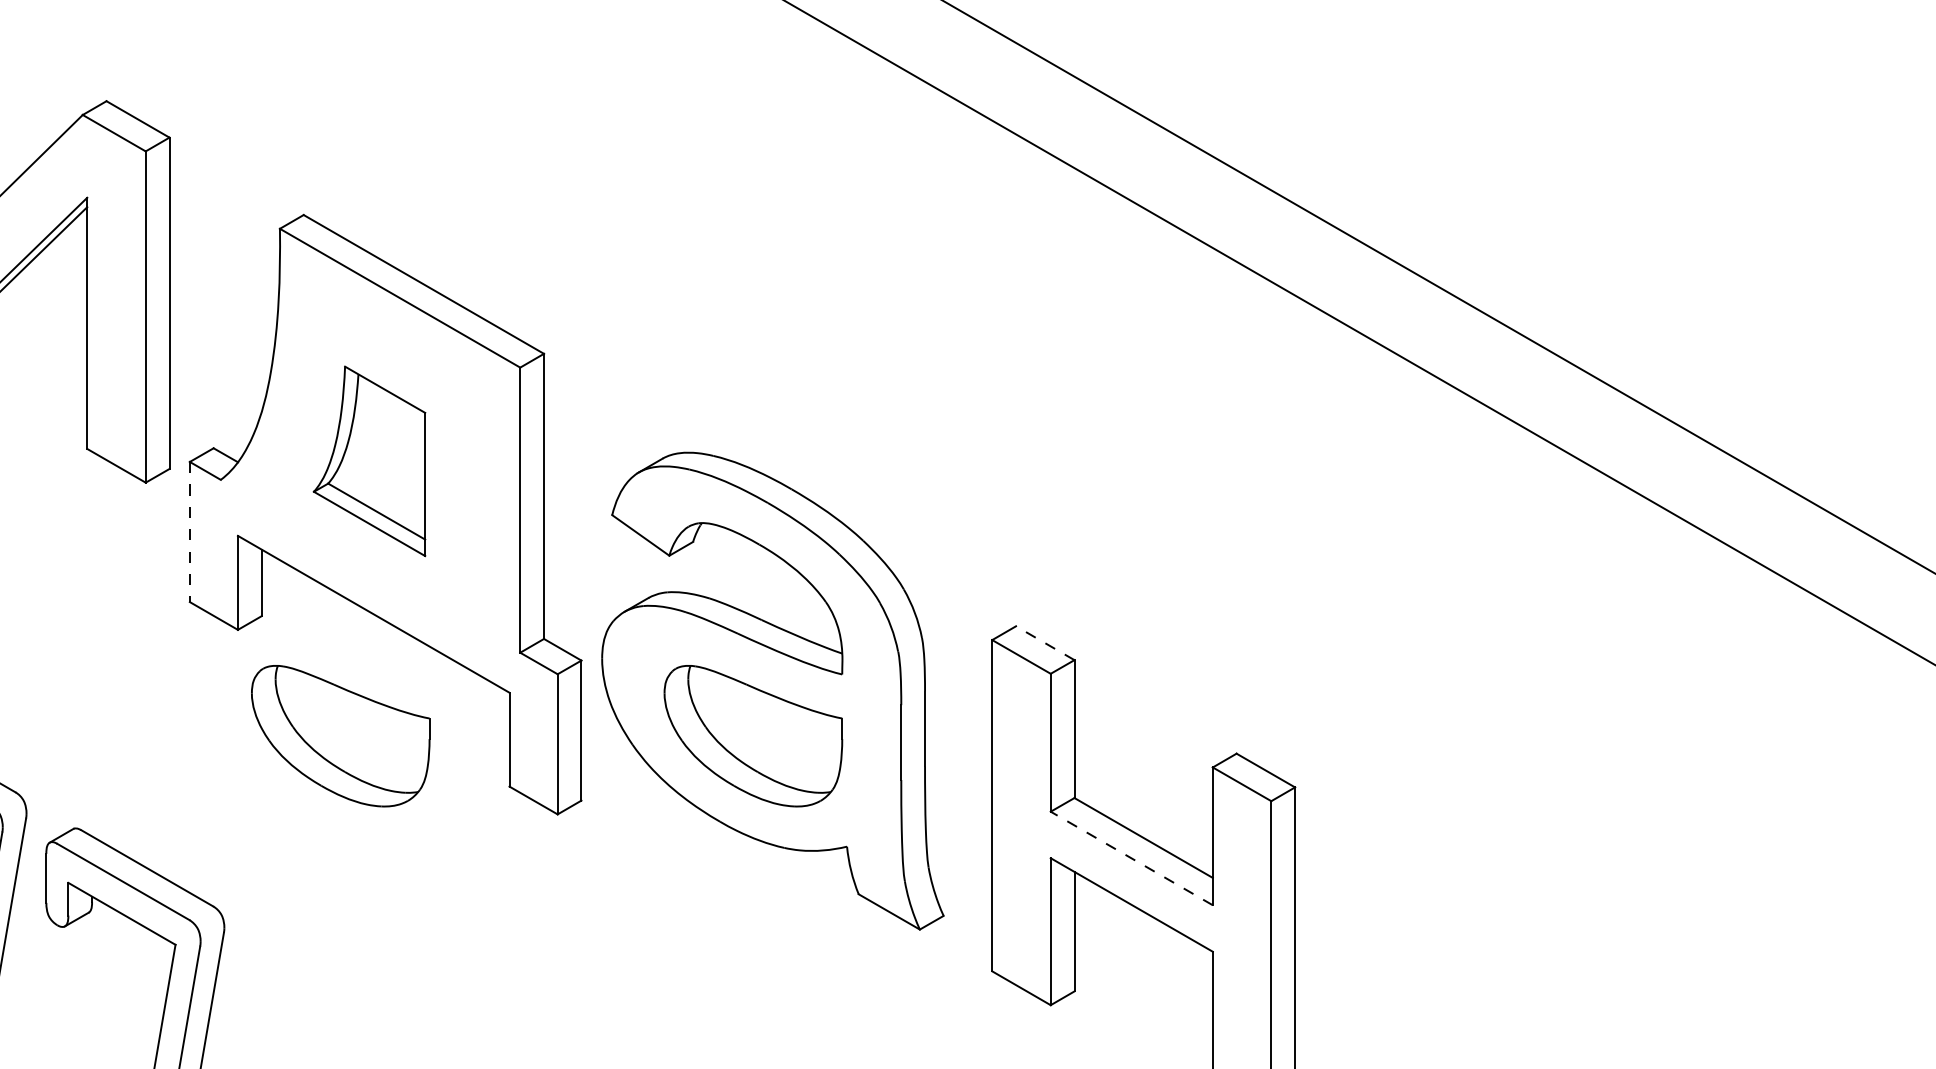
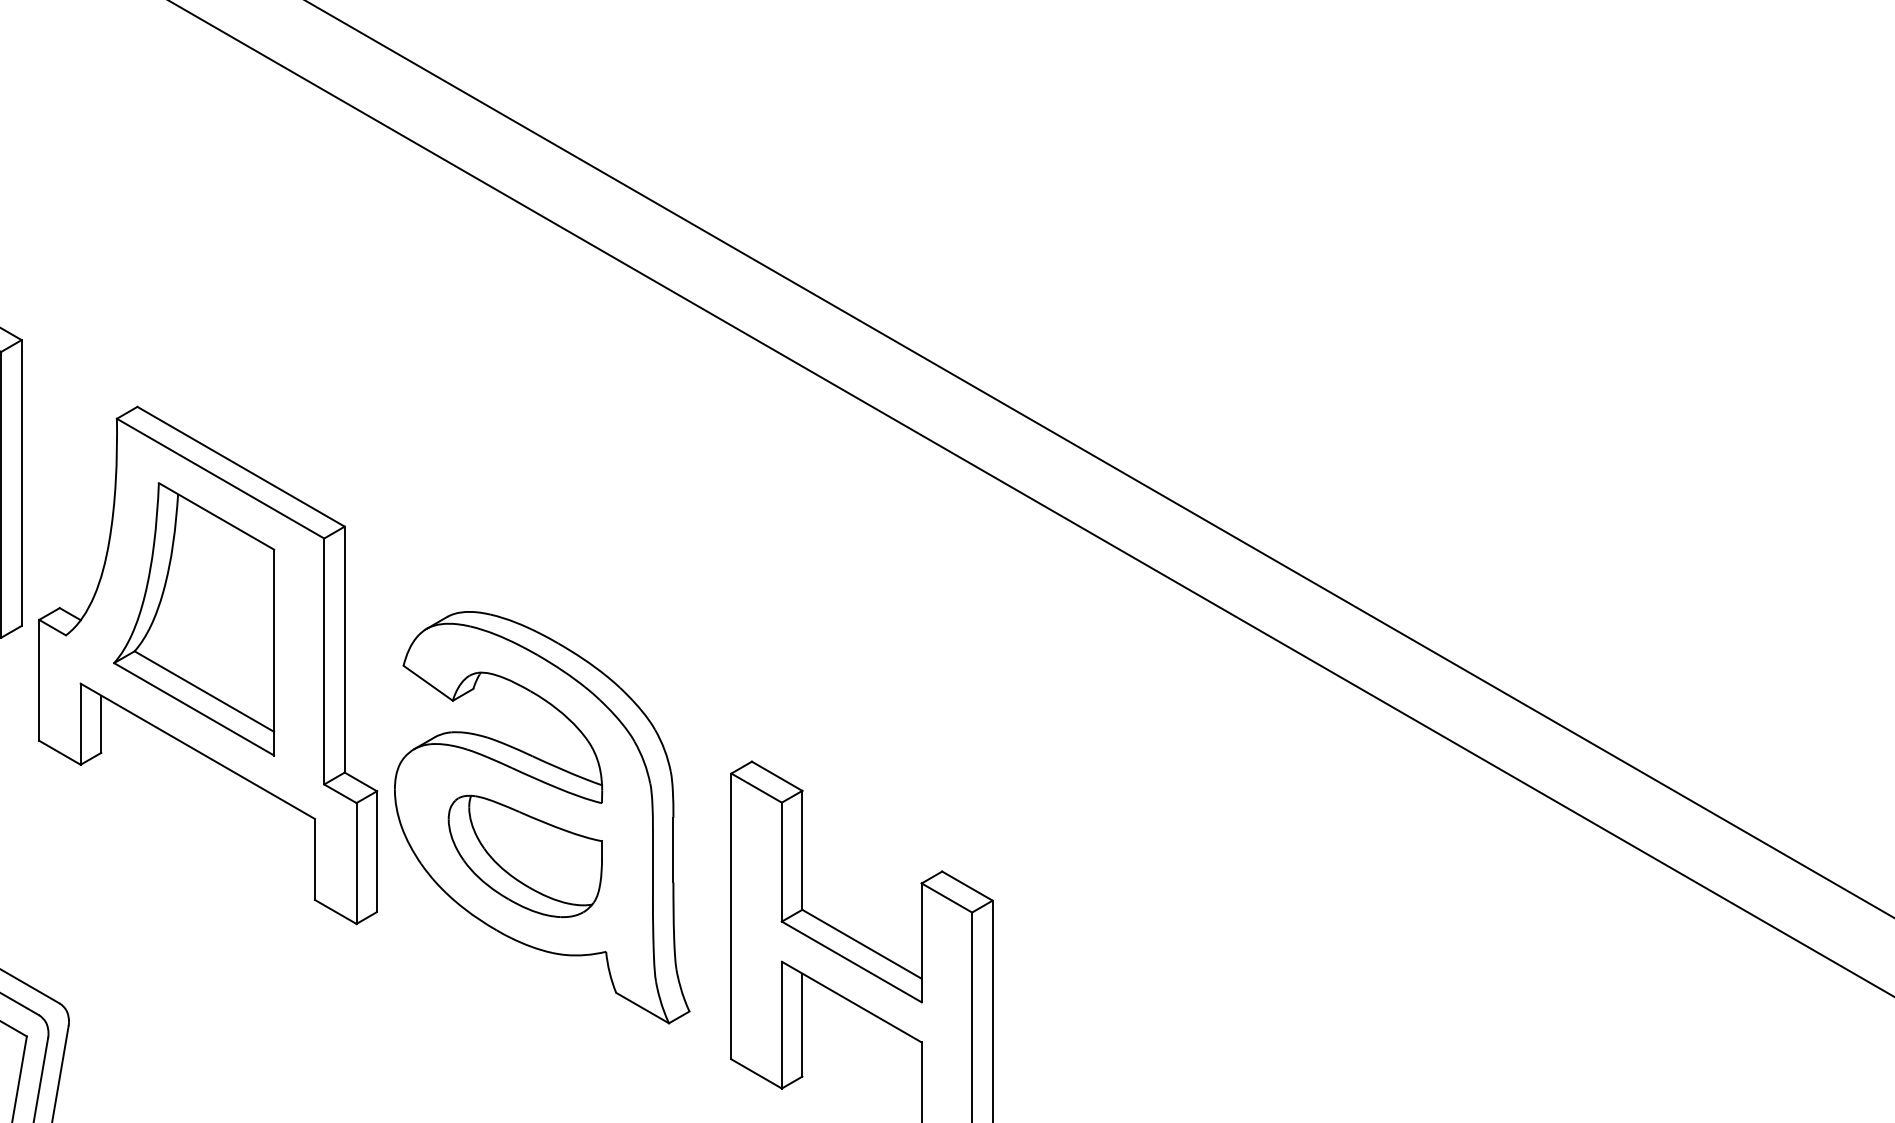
part: (369, 461) -> (194, 619), size x1.67
line: (190, 532) -> (39, 680), dashed -> solid
line: (1044, 643) -> (776, 776), dashed -> solid
part: (339, 736) -> (168, 856), removed
line: (1131, 857) -> (851, 961), dashed -> solid

